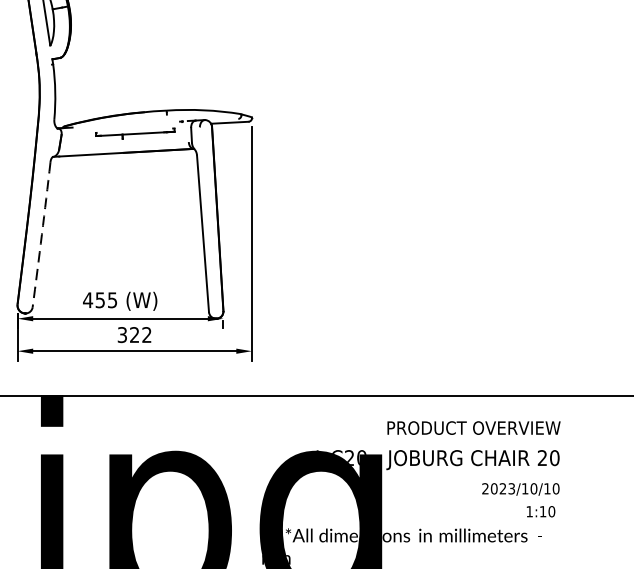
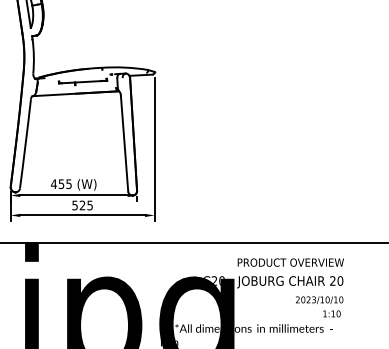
arc: (41, 233) -> (25, 143), dashed -> solid
text: (134, 335) -> (82, 205), 322 -> 525

